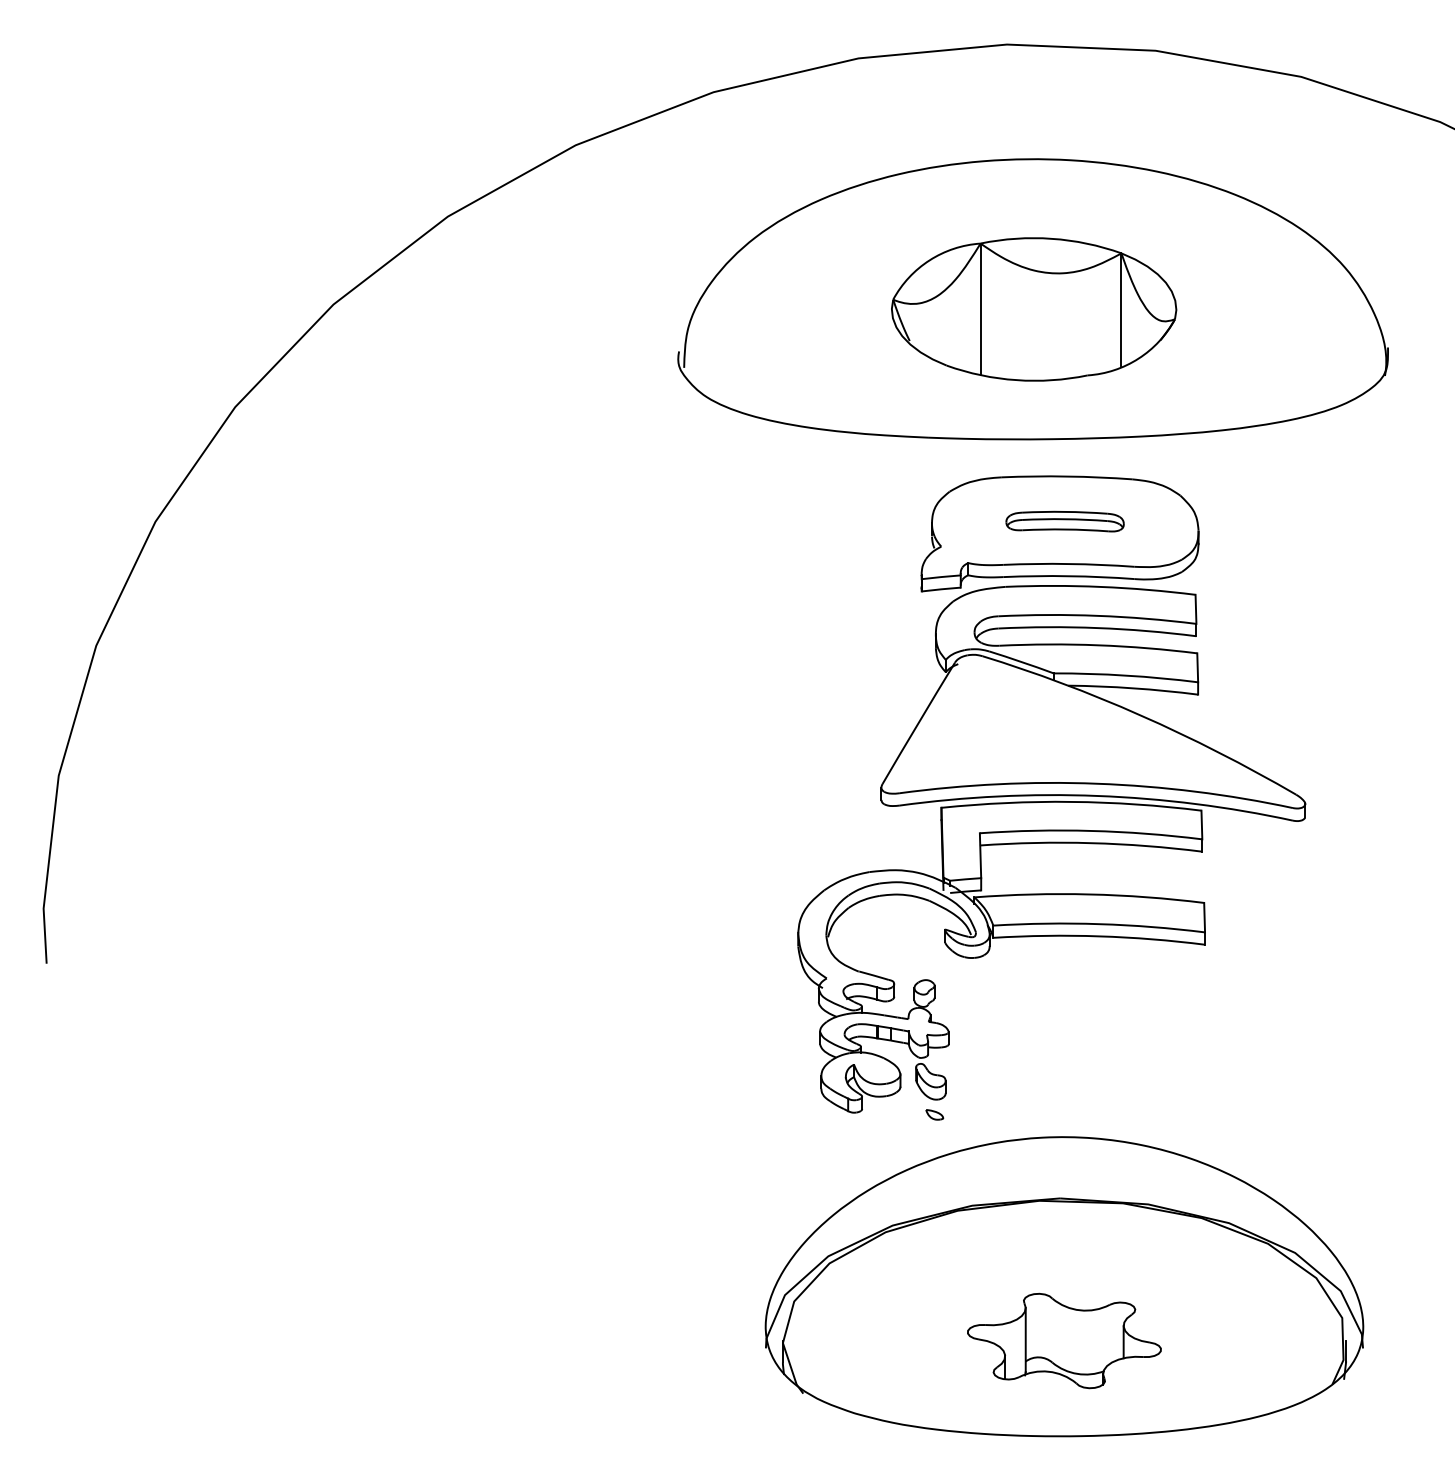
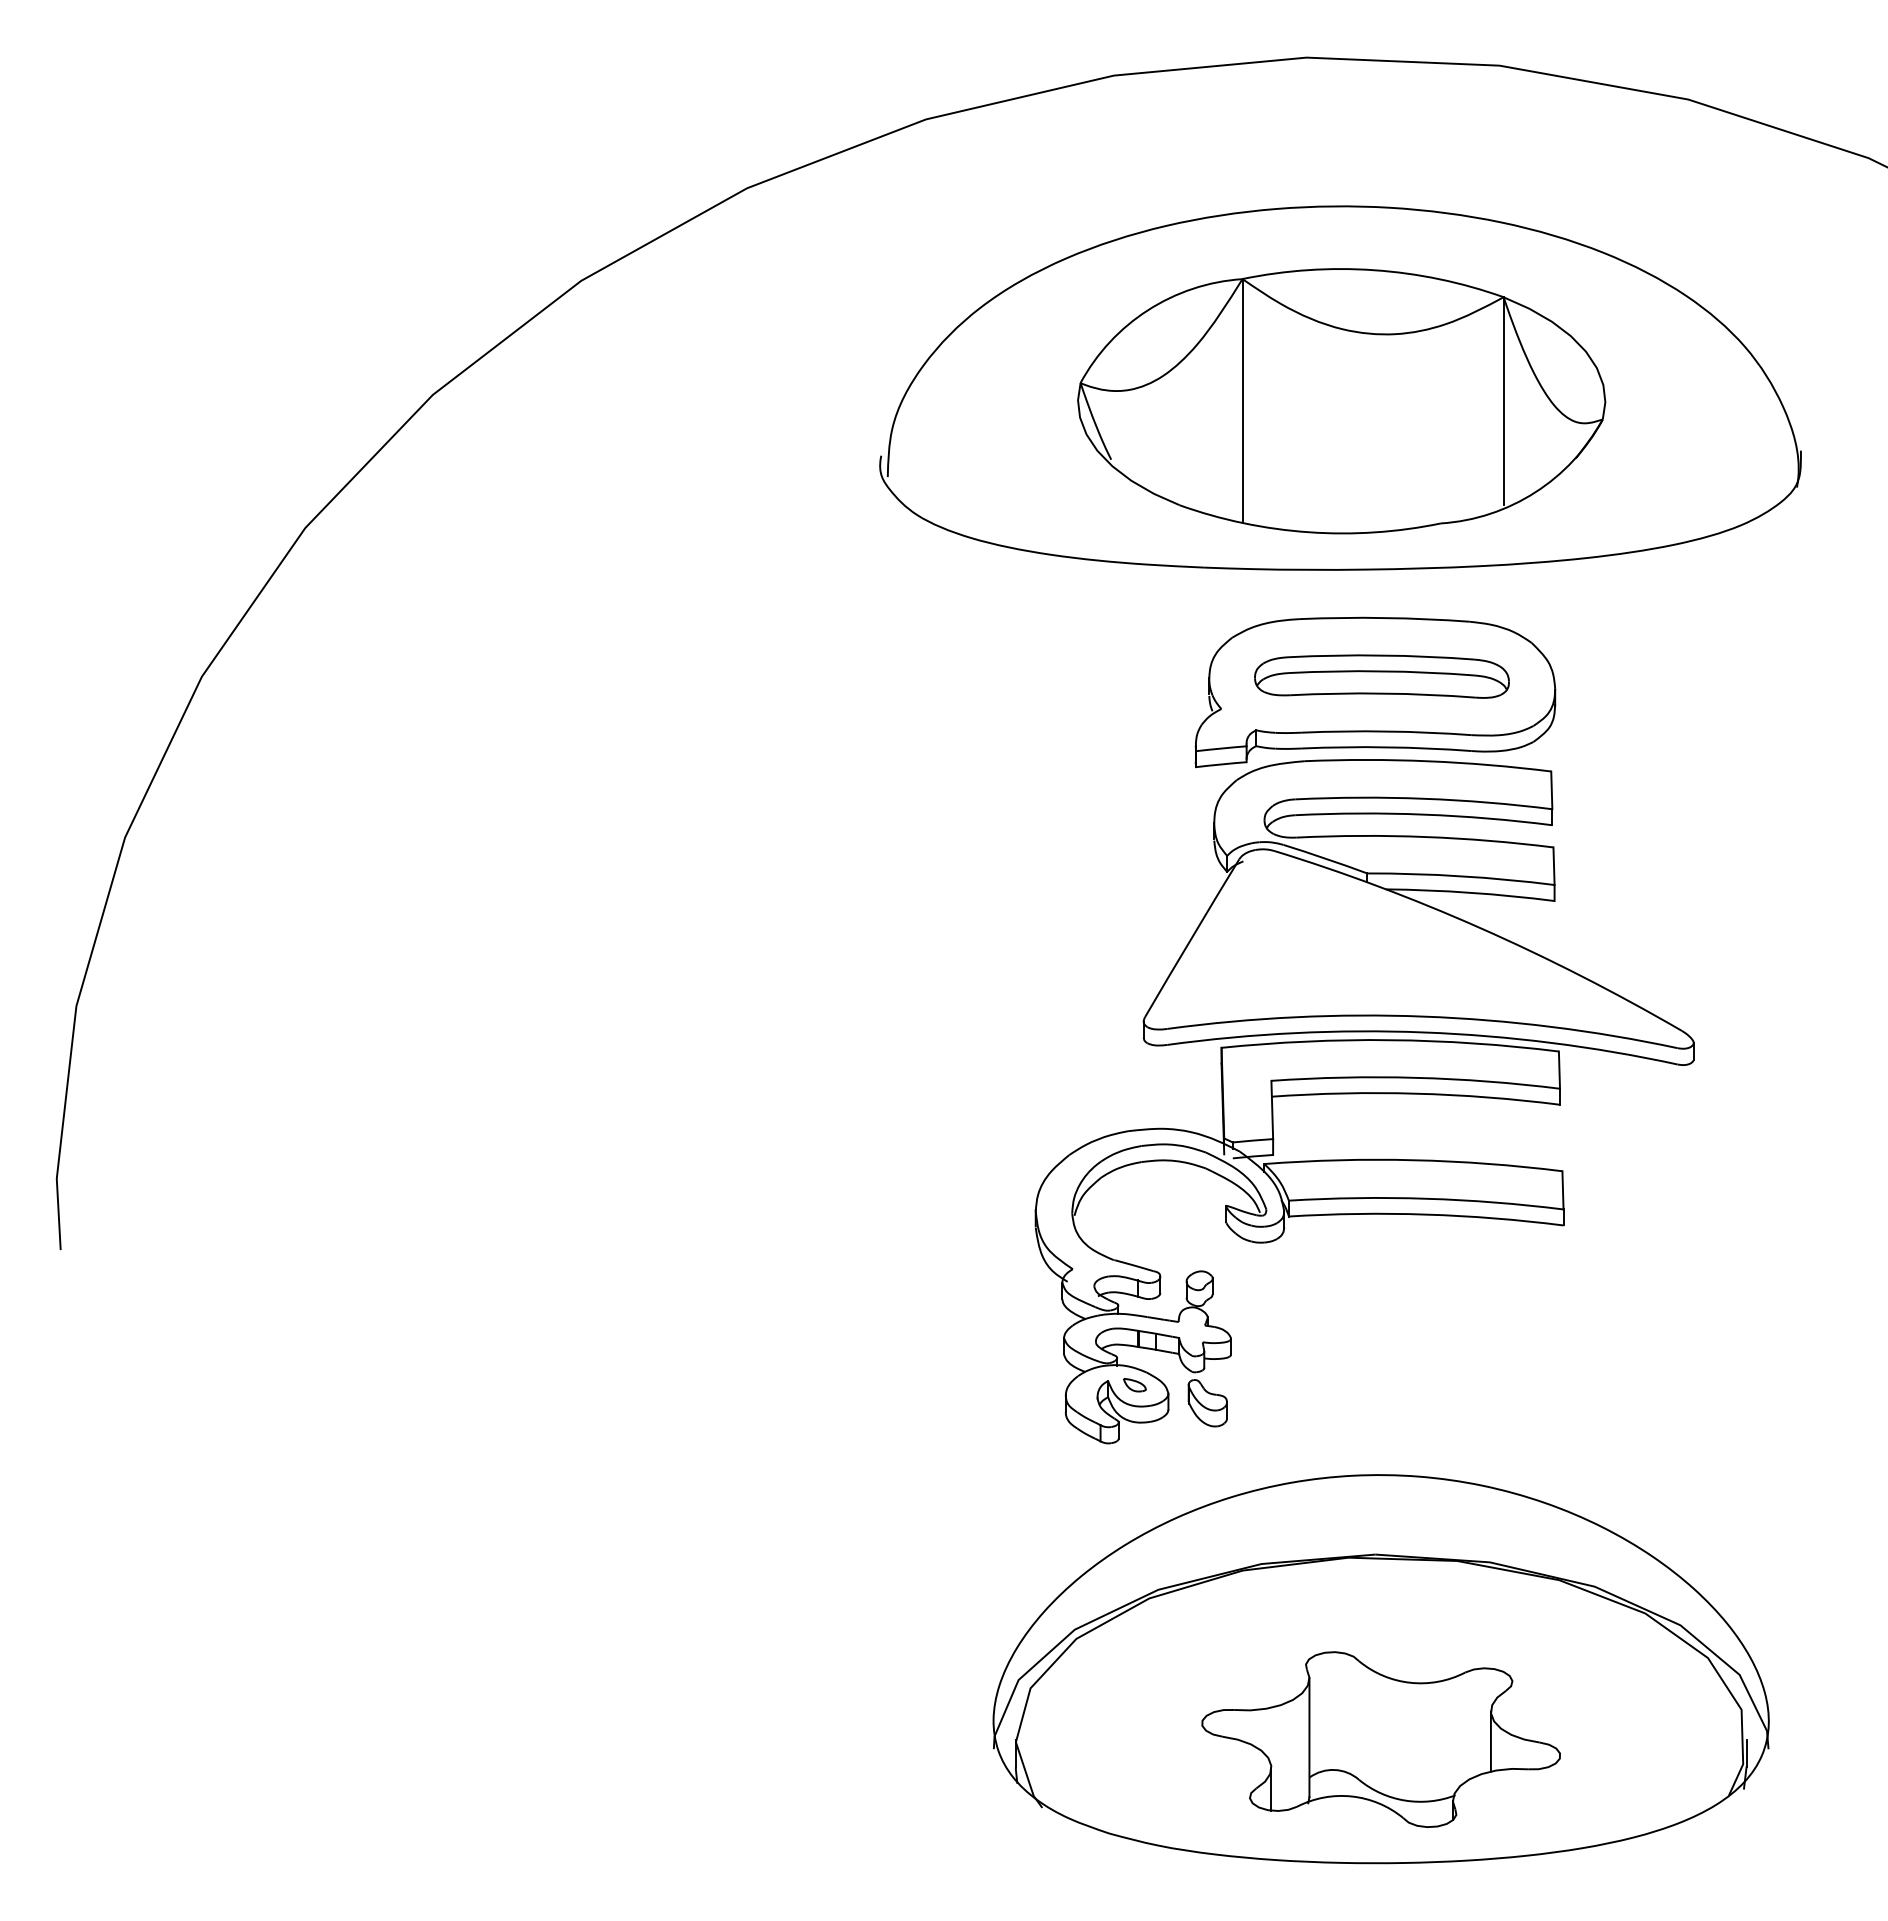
part: (1033, 309) -> (1341, 401), size x1.43
part: (1064, 521) -> (1381, 676), size x1.67
part: (934, 1115) -> (1134, 1385), moved
part: (1063, 1340) -> (1380, 1739), size x1.43

